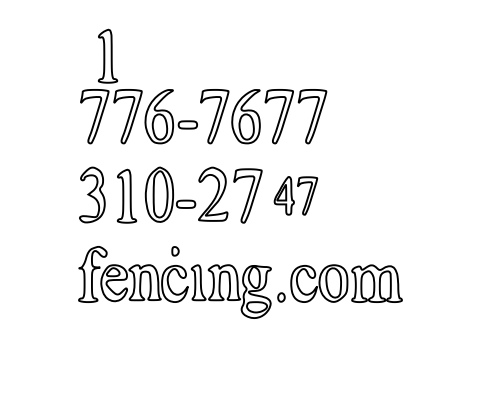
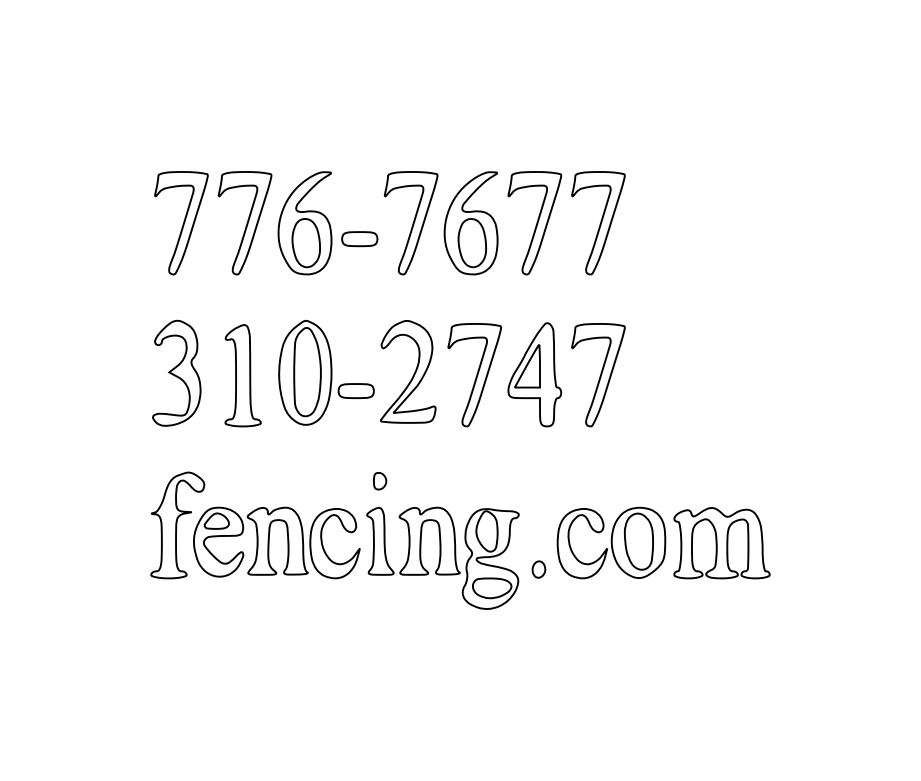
part: (107, 55) -> (205, 106), removed
part: (295, 195) -> (565, 374), size x1.43
part: (175, 251) -> (380, 481), moved

